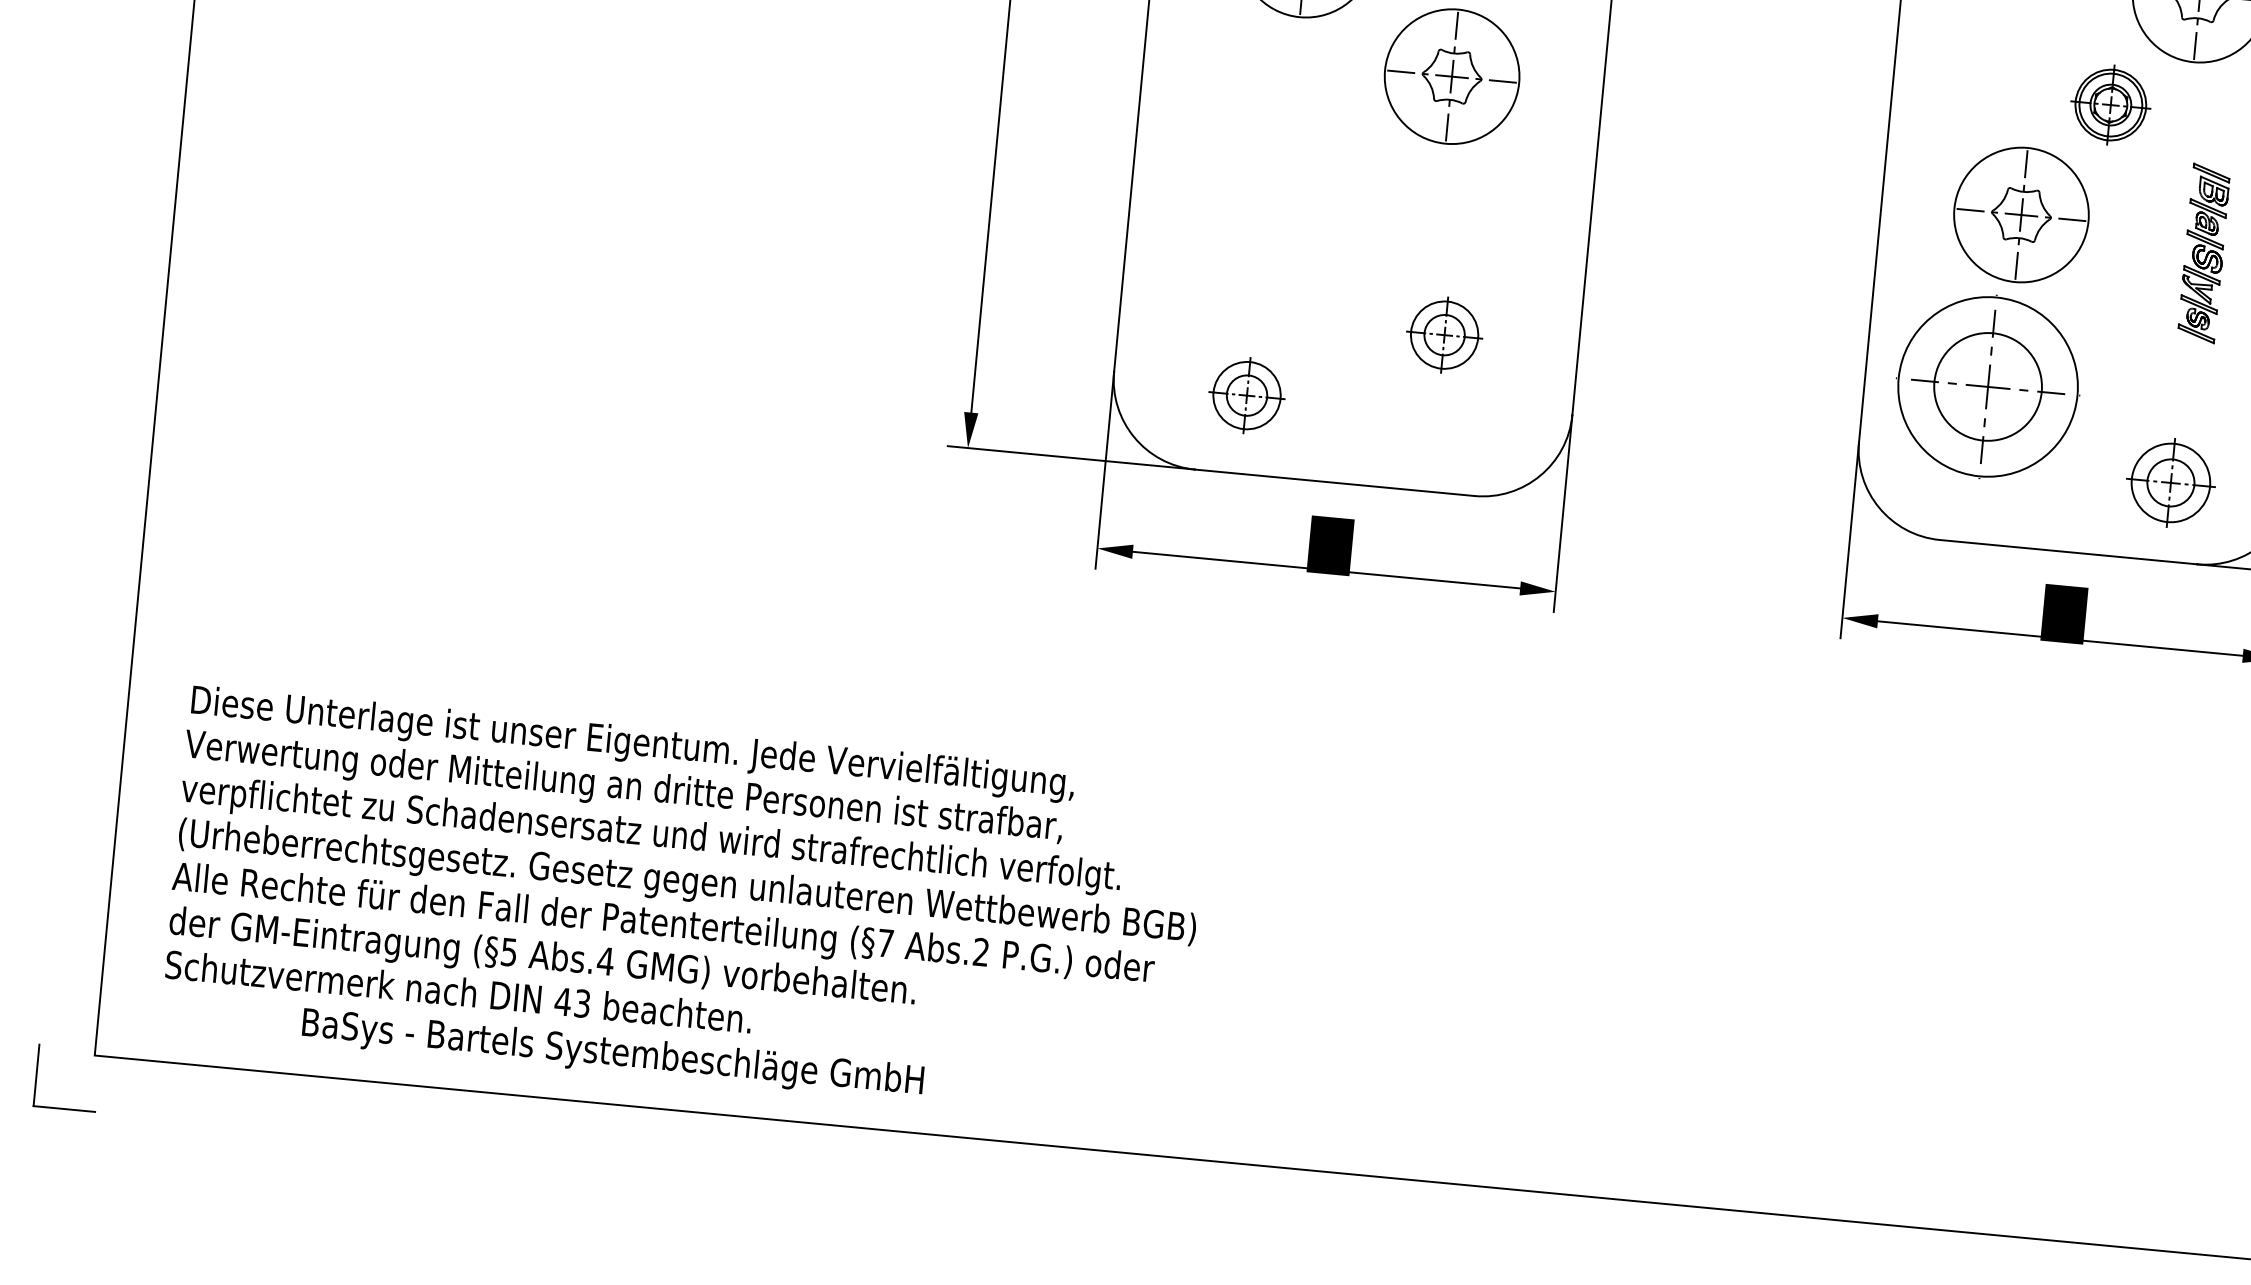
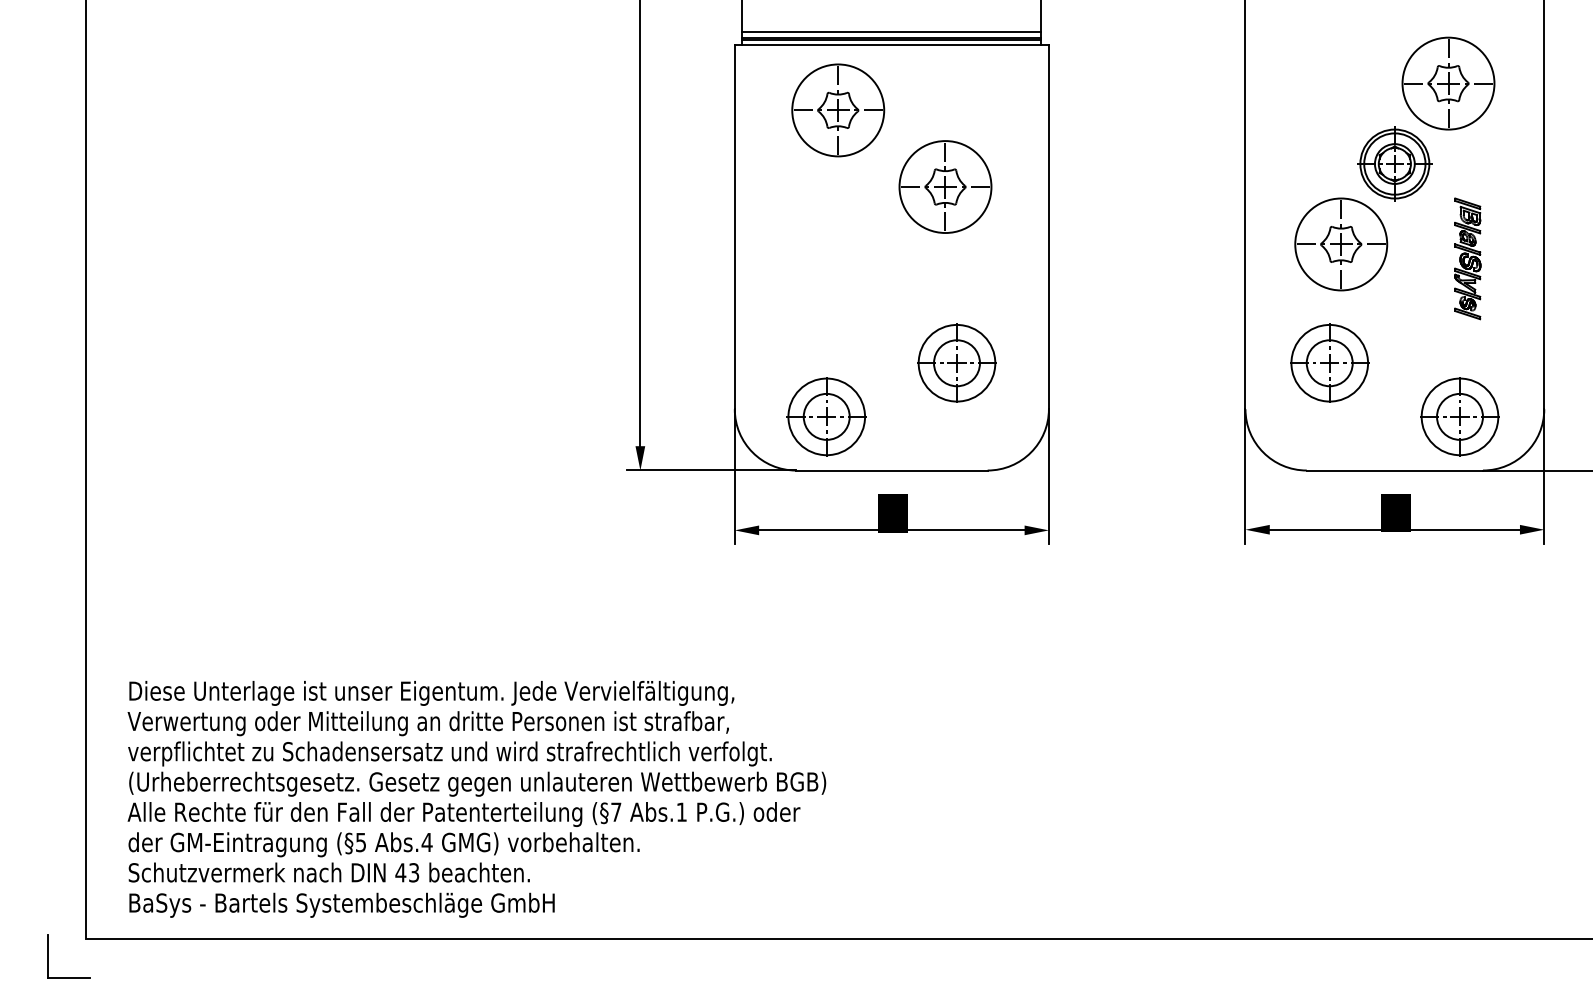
part: (2110, 104) -> (1394, 163), size x1.43
part: (1443, 334) -> (956, 362), size x1.67
part: (1988, 385) -> (1329, 362), size x0.62
part: (1246, 394) -> (826, 416), size x1.67
part: (2170, 482) -> (1459, 416), size x1.43
text: (980, 951) -> (681, 811), Abs.2 -> Abs.1
text: (612, 1053) -> (341, 904), moved

